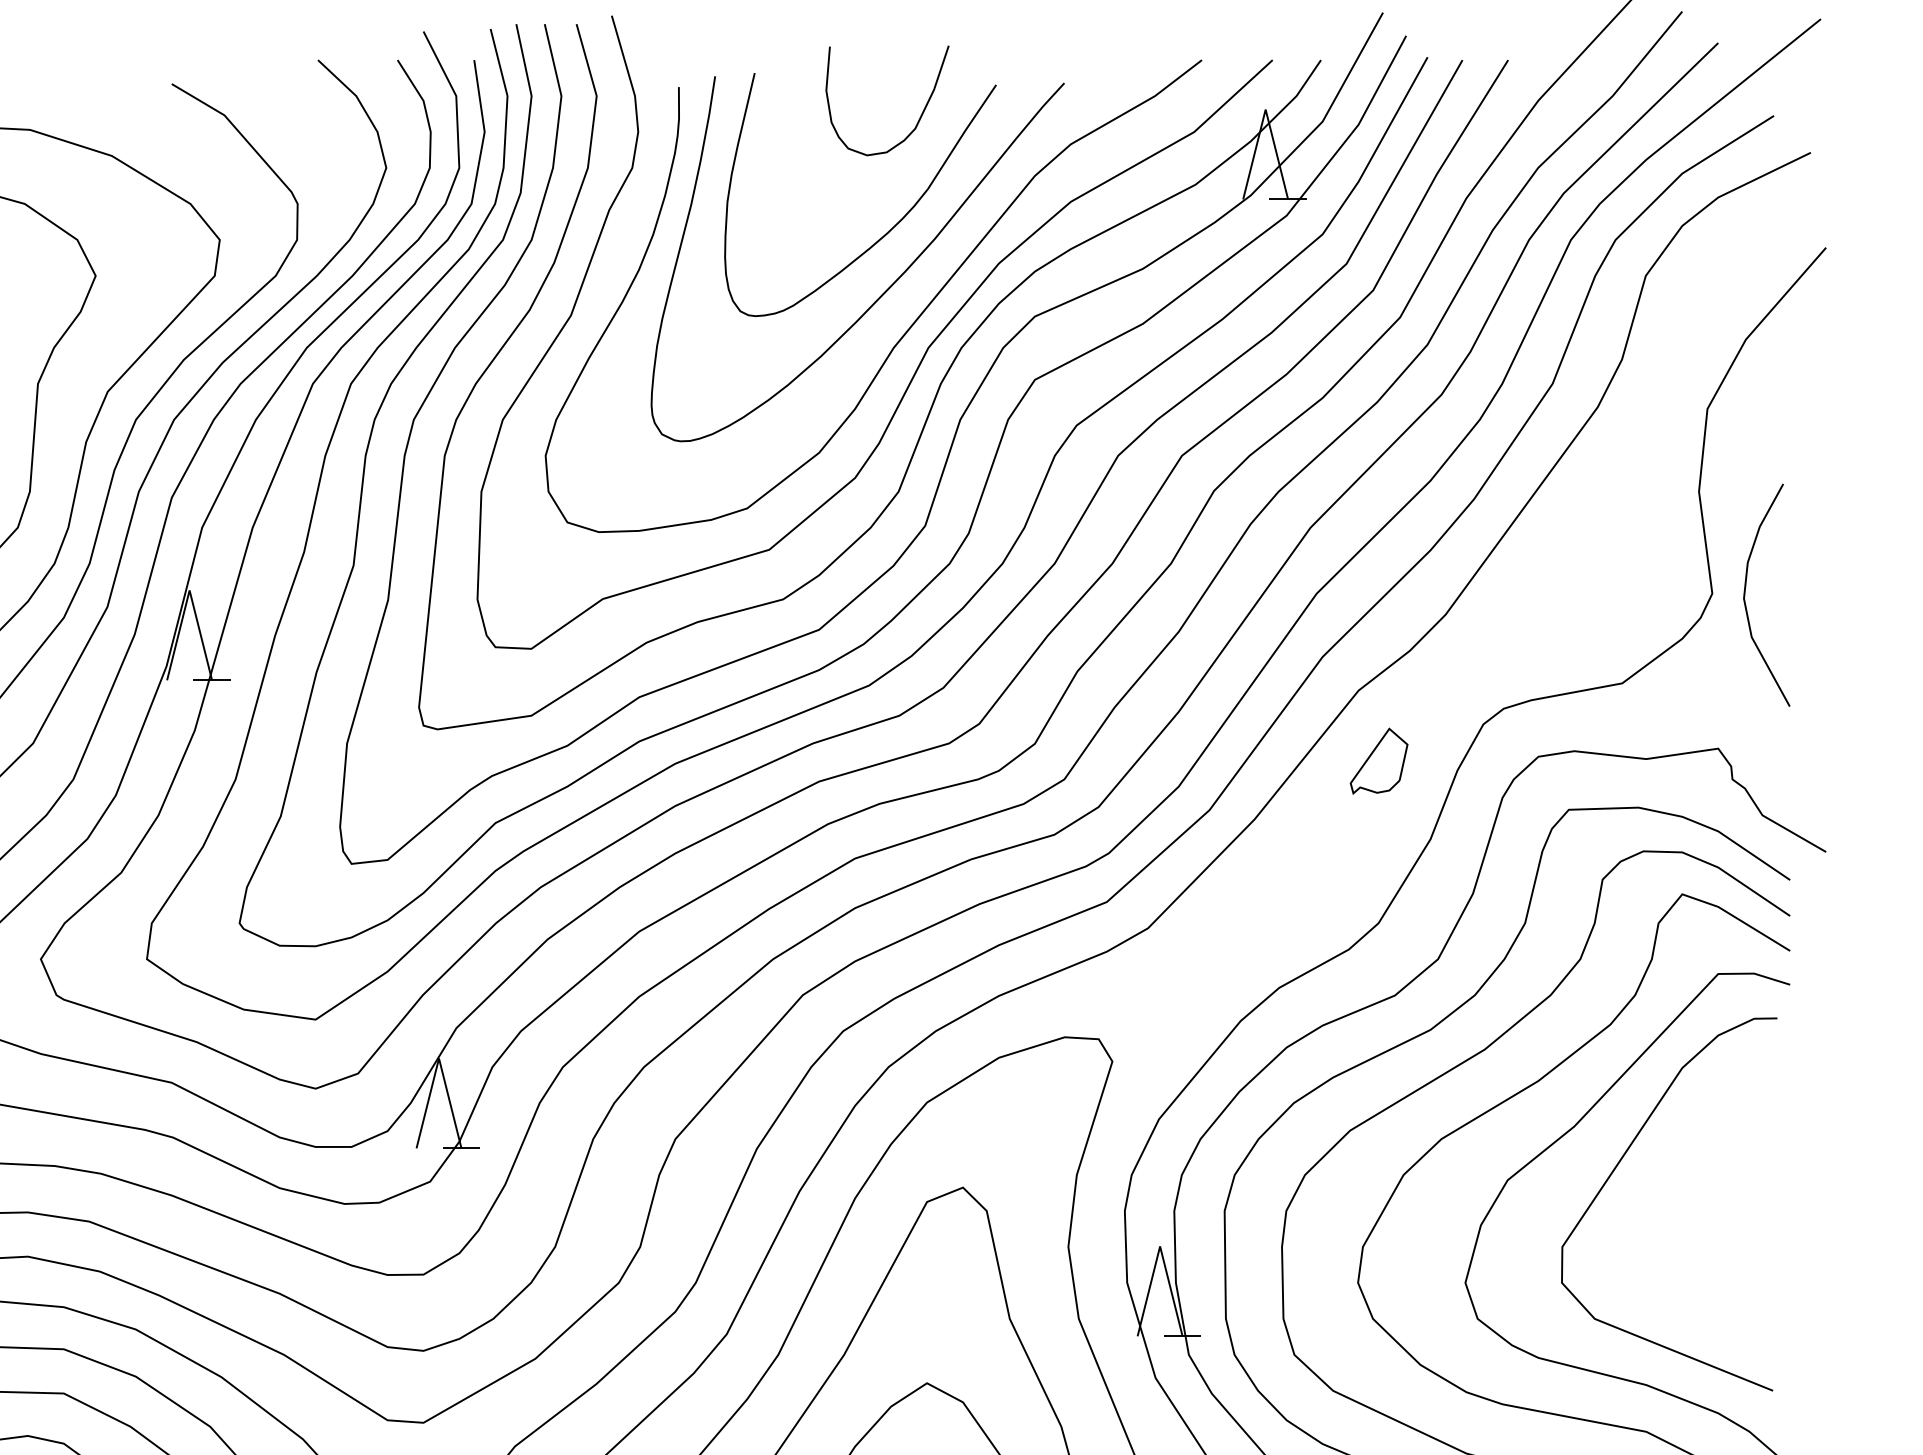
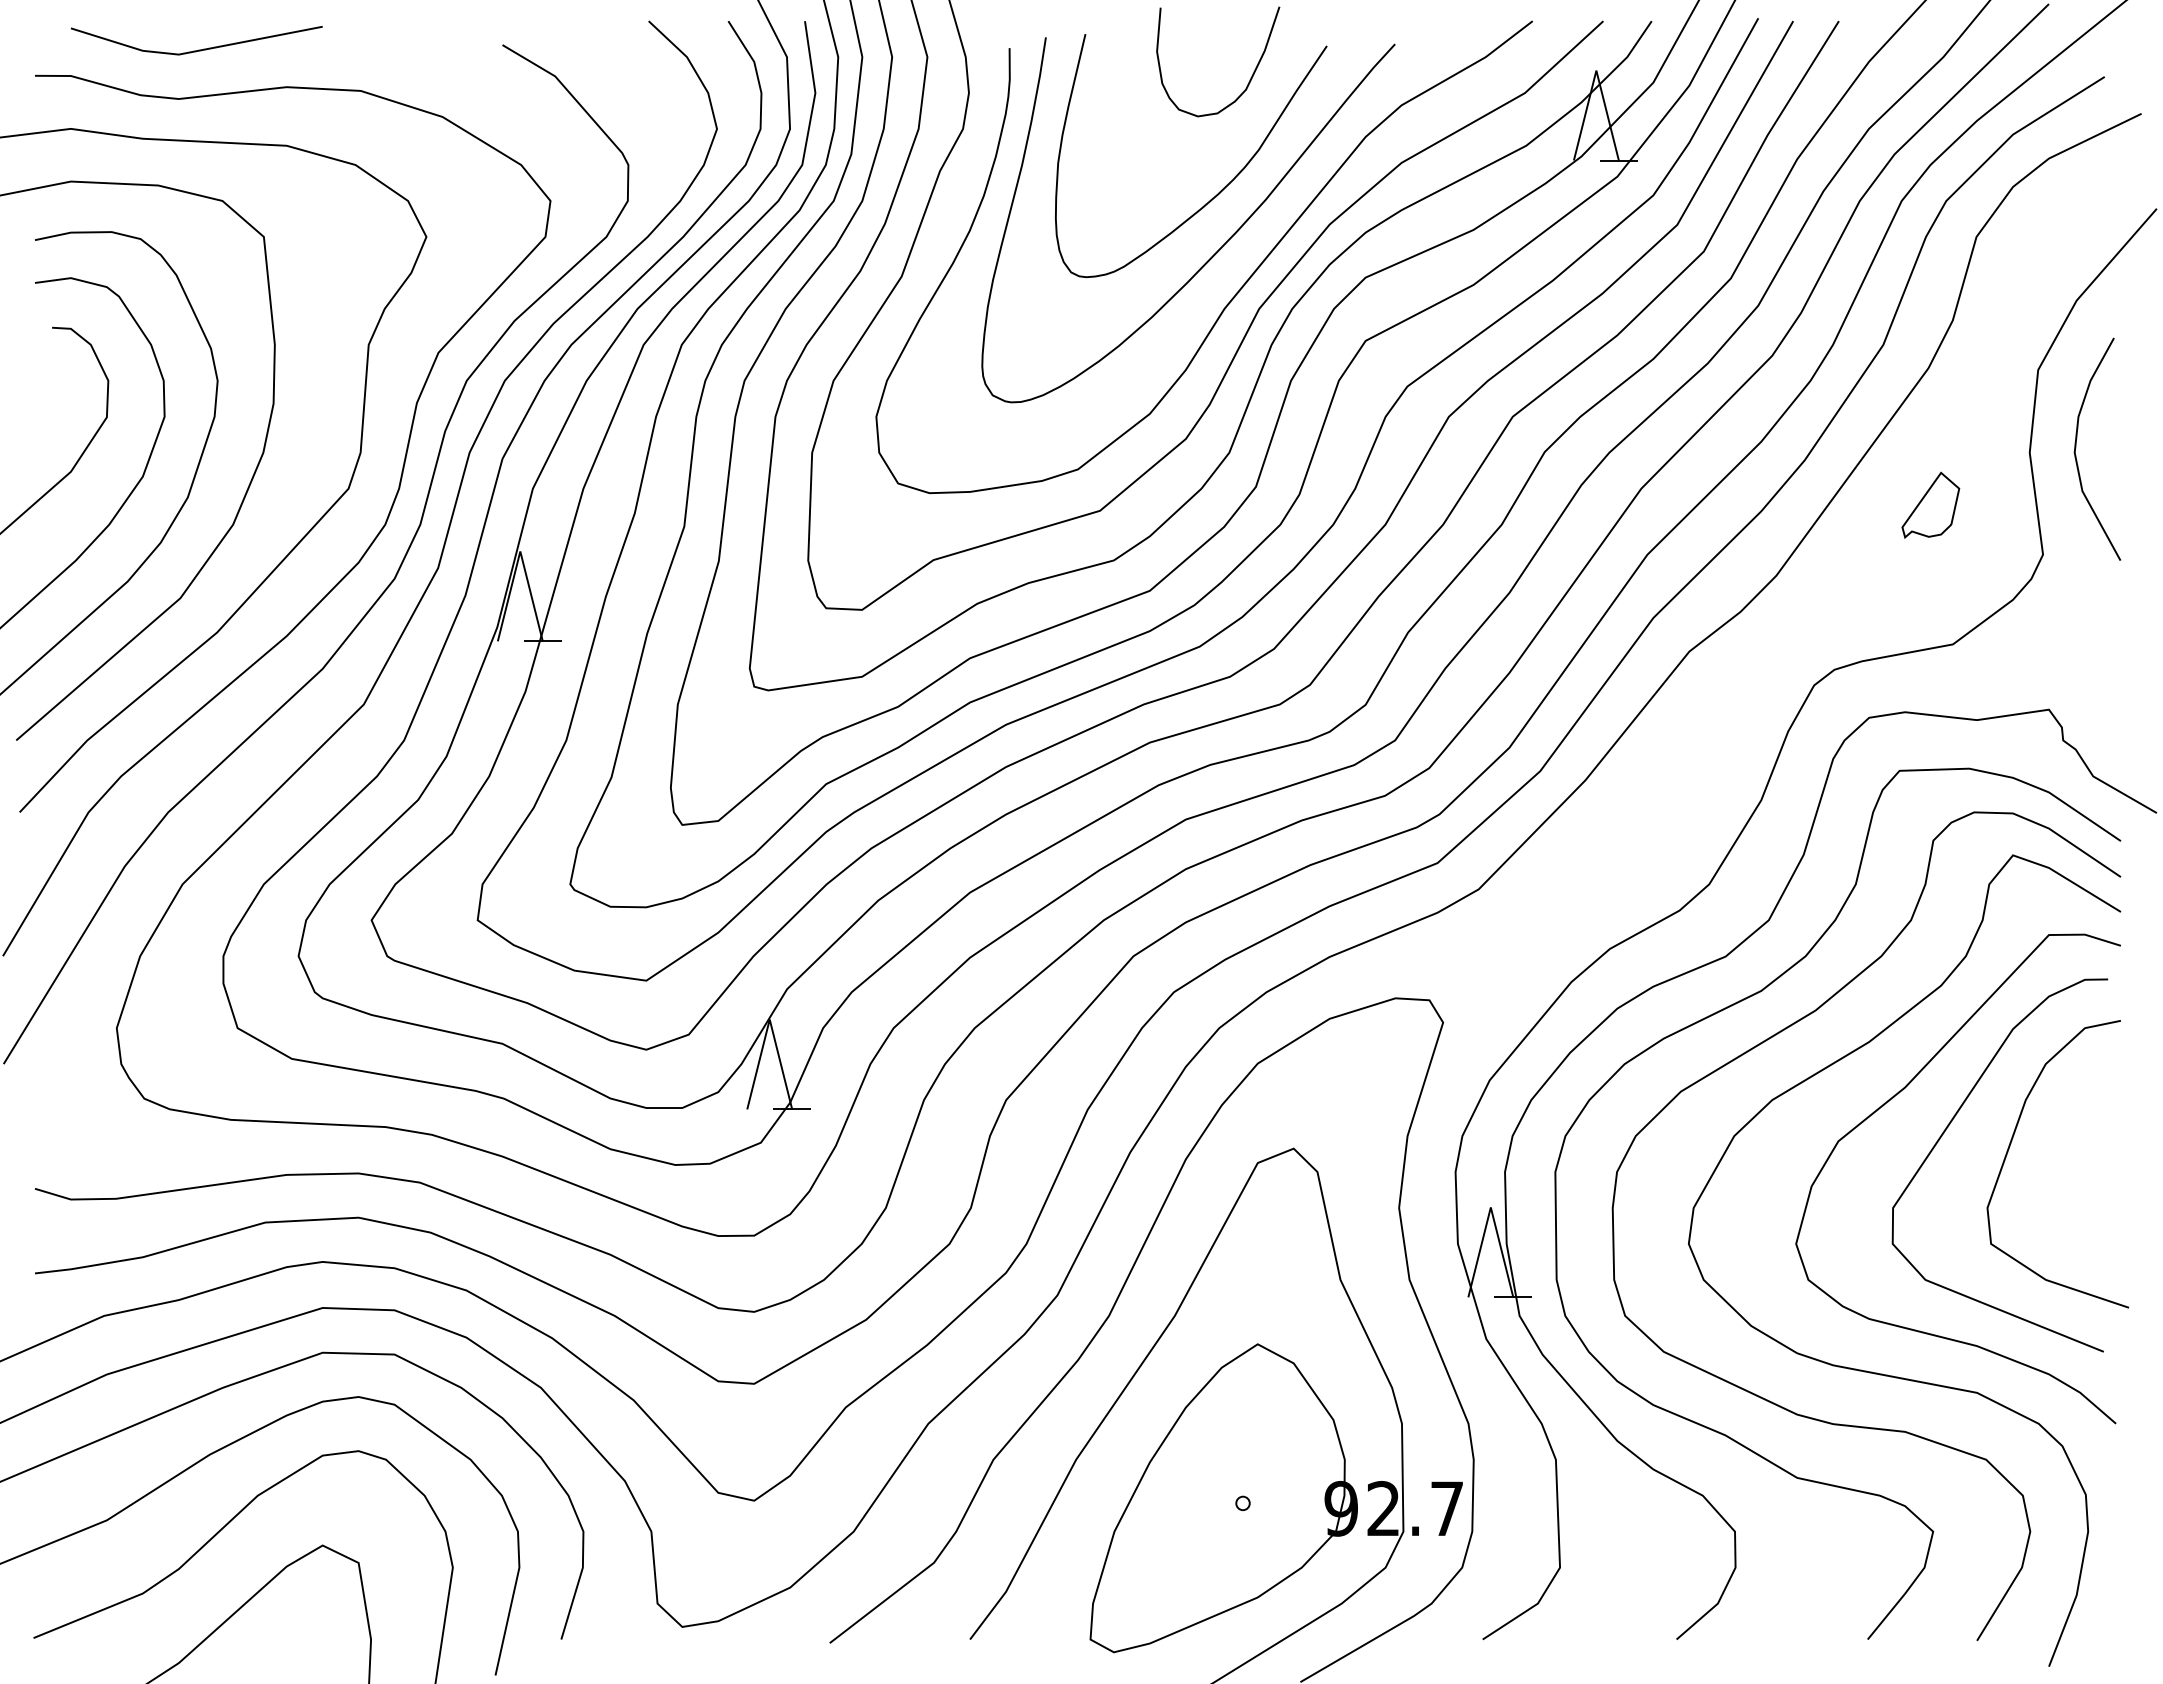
curve: (1745, 594) -> (2076, 448), moved
part: (1378, 760) -> (1930, 504), moved
curve: (1678, 1188) -> (2009, 1149), added

